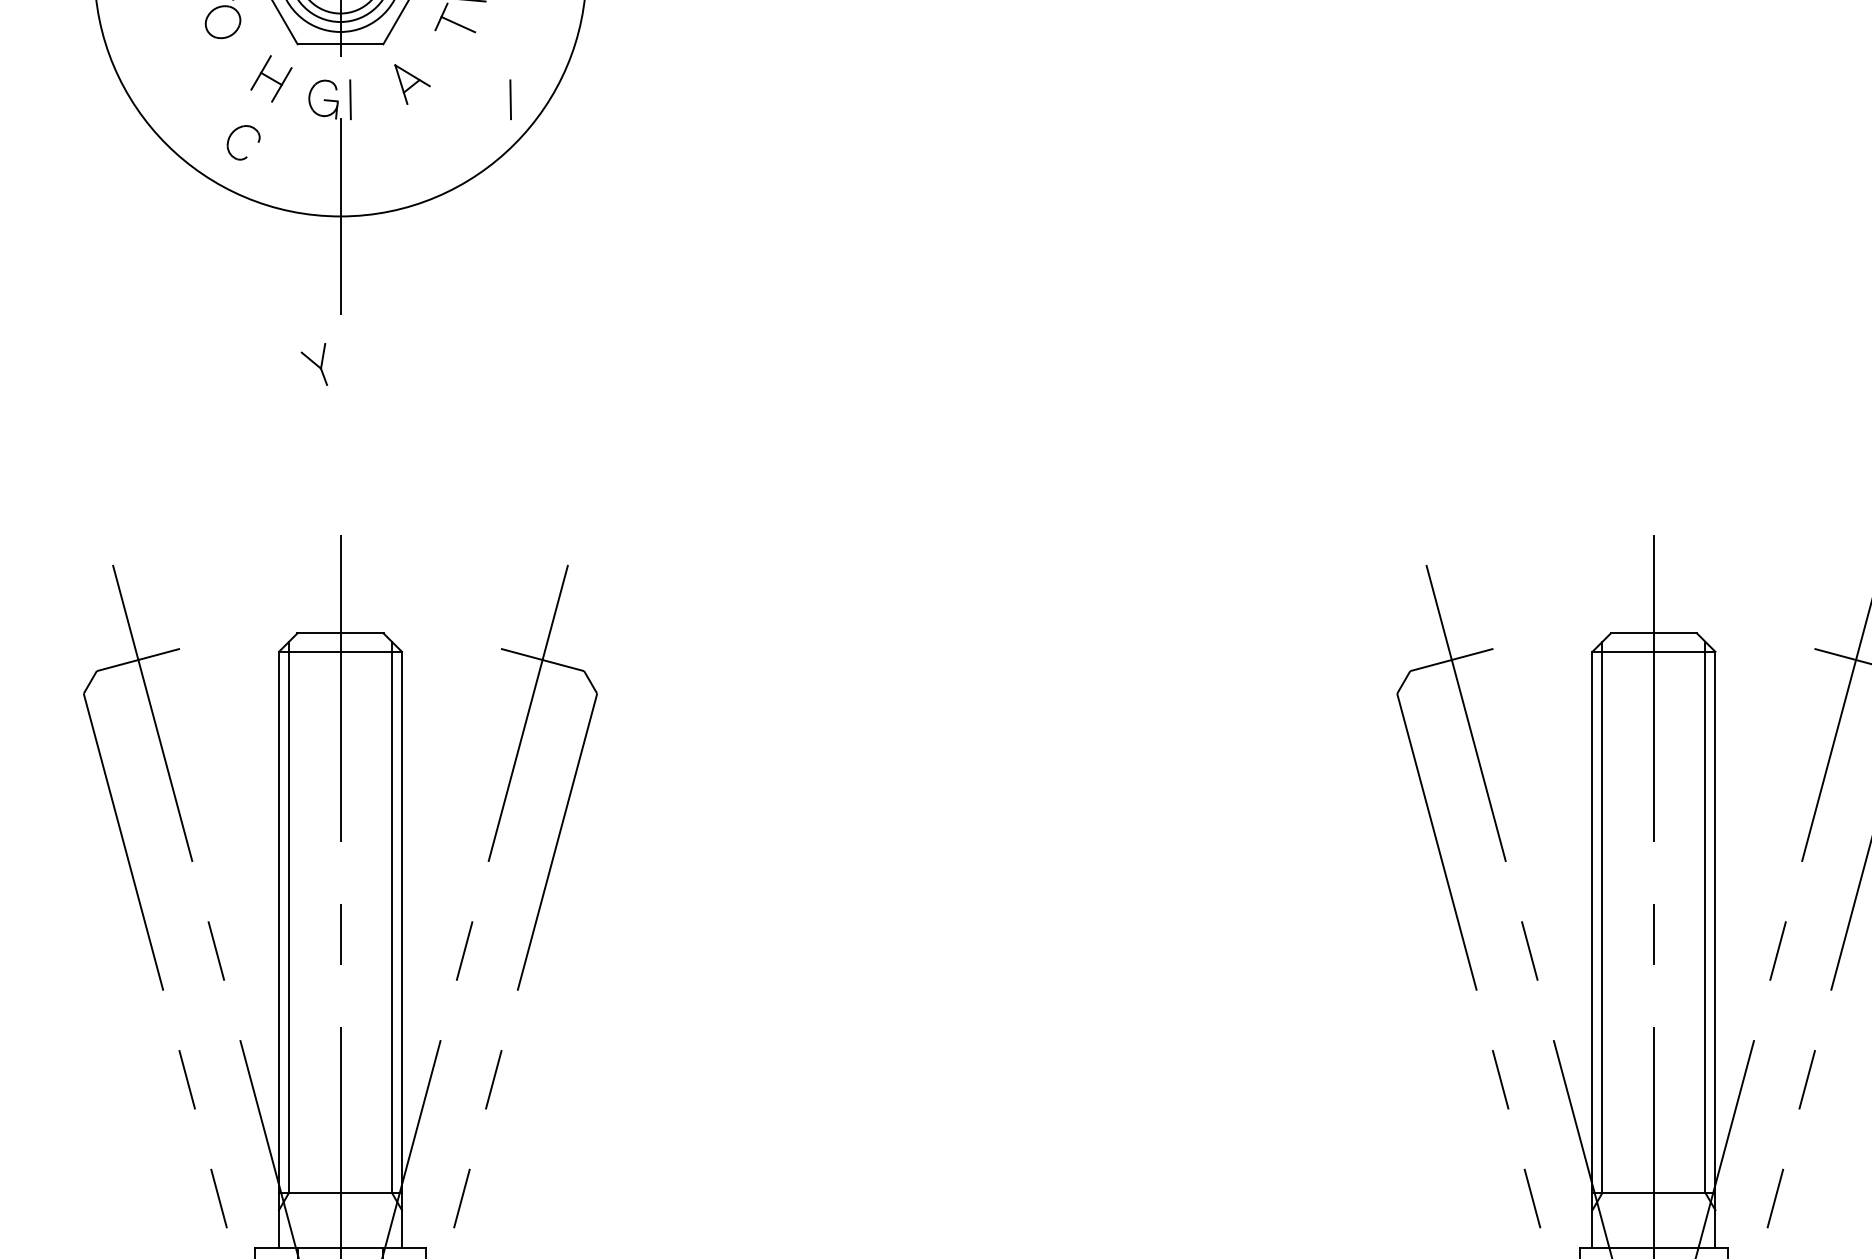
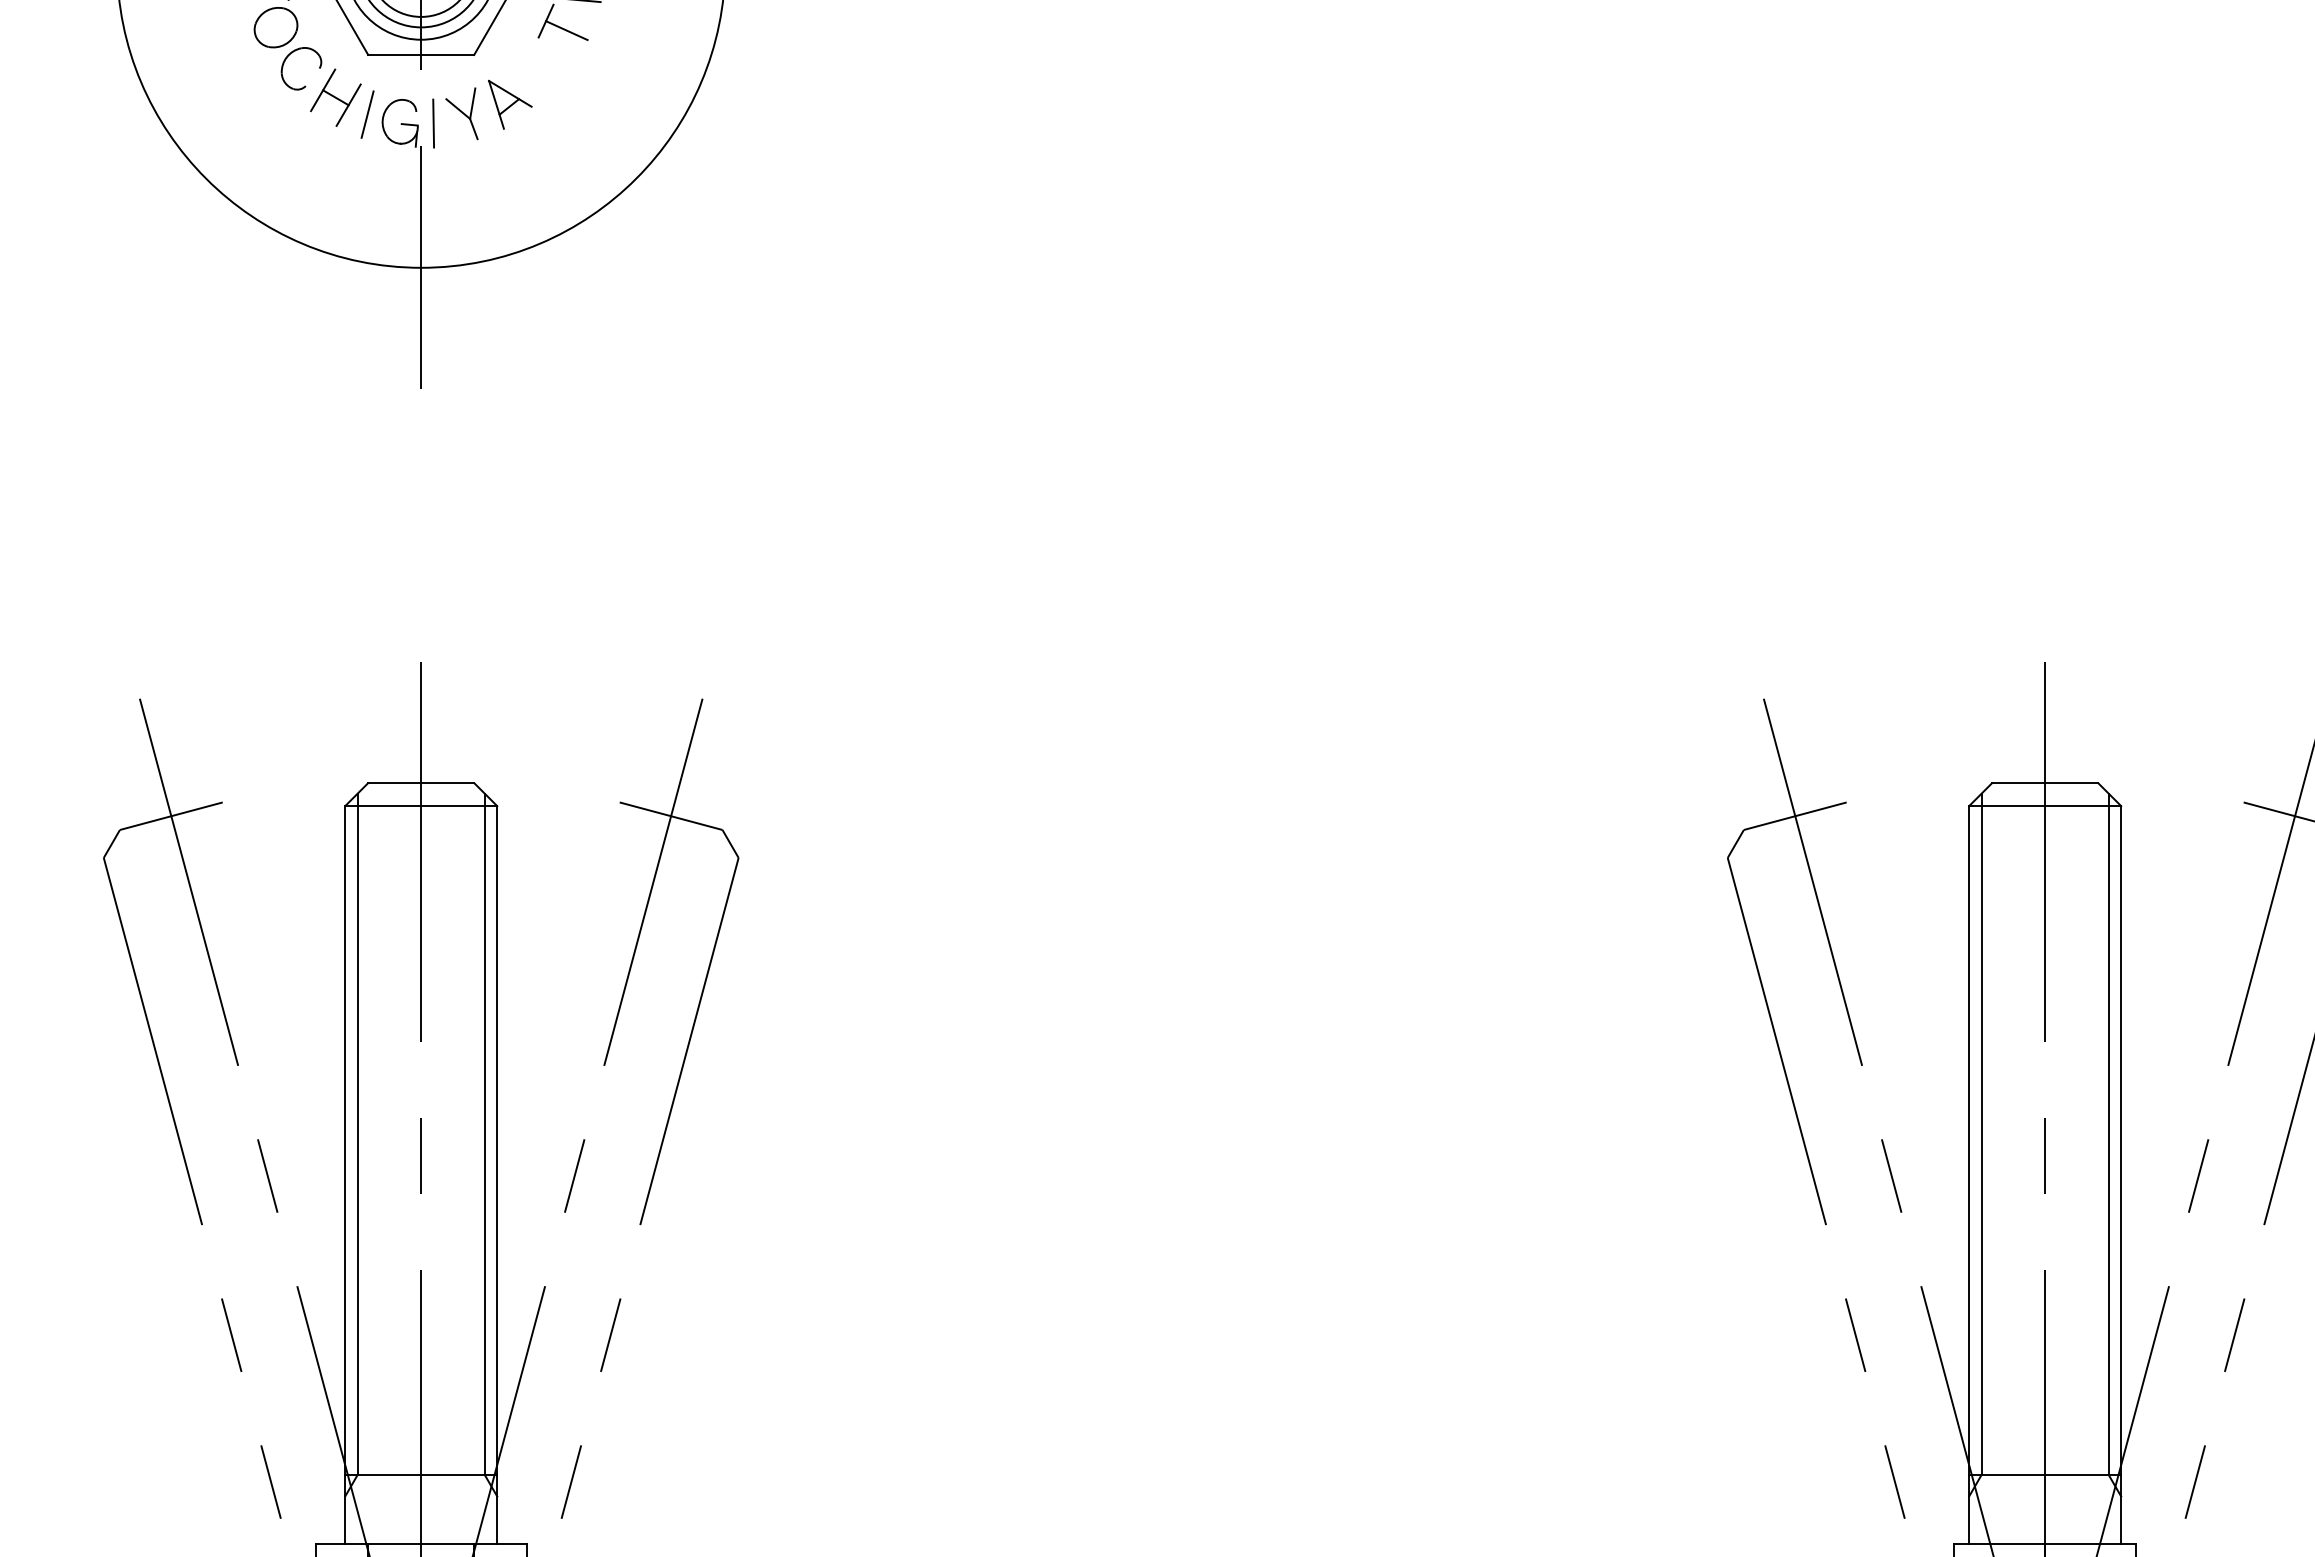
line: (297, 92) -> (367, 114), added
line: (510, 99) -> (631, 123), removed
part: (232, 134) -> (287, 58), moved
part: (314, 364) -> (461, 113), moved

